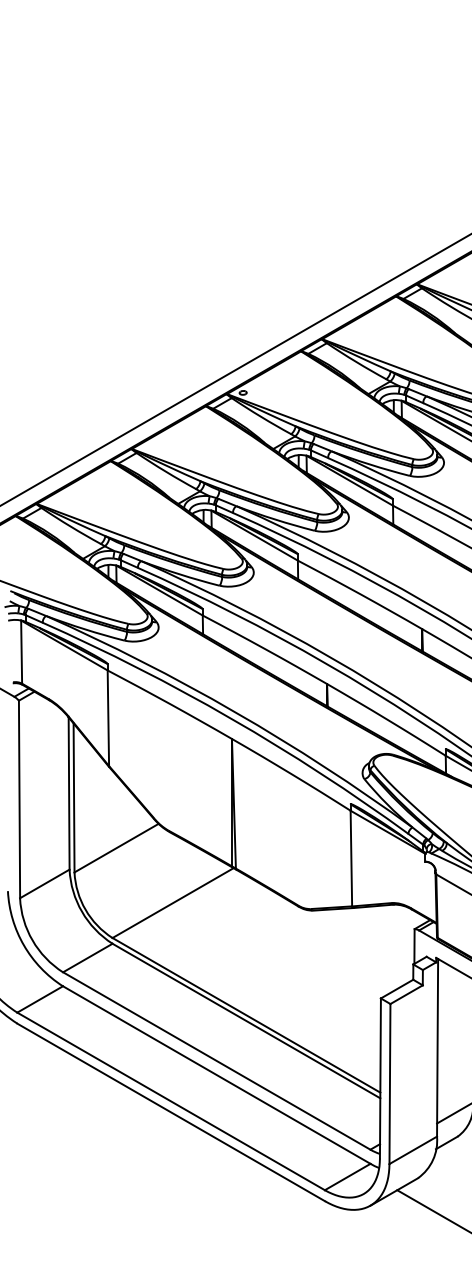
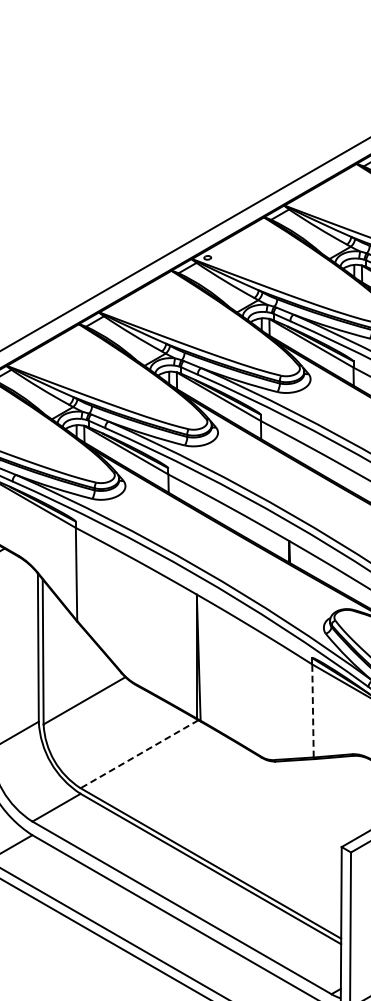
line: (351, 858) -> (313, 710), solid -> dashed
line: (173, 903) -> (139, 754), solid -> dashed

